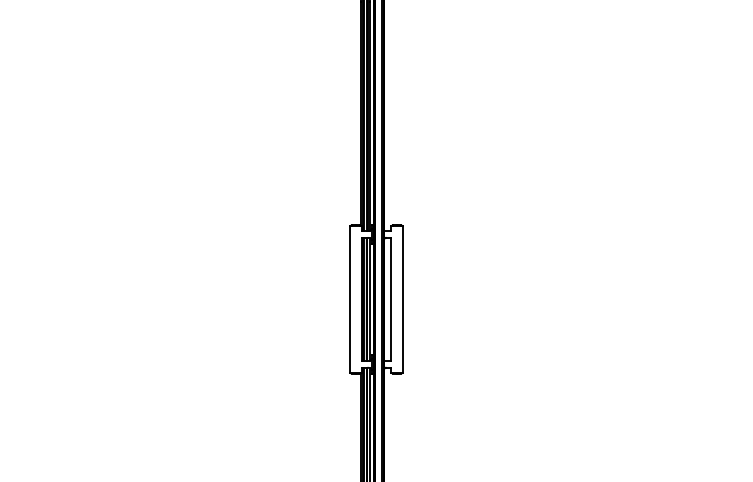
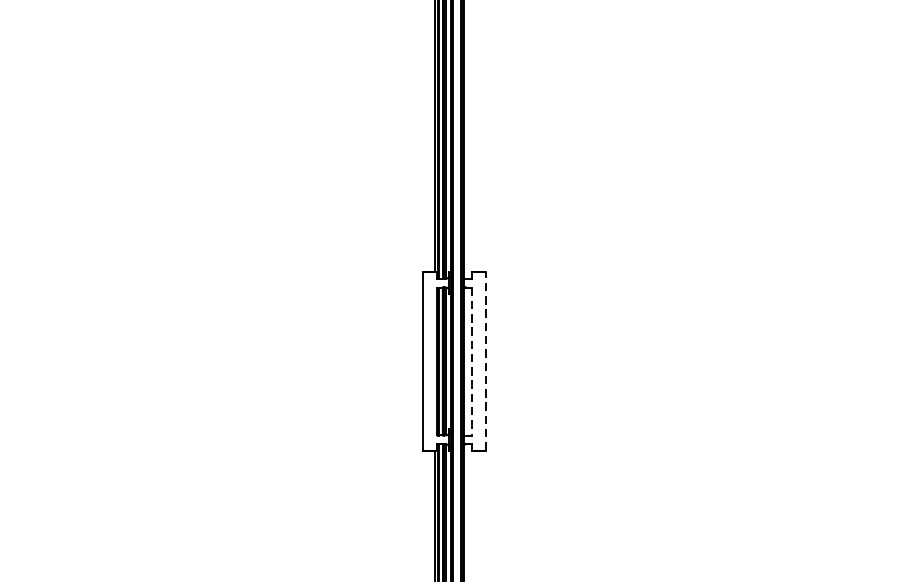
line: (391, 299) -> (472, 361), solid -> dashed
line: (402, 299) -> (485, 361), solid -> dashed

